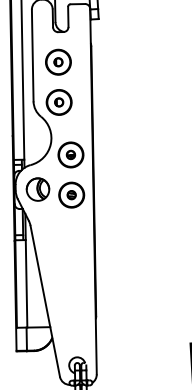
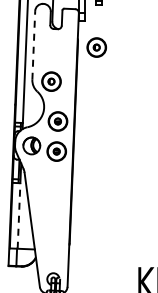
line: (32, 54) -> (33, 44), solid -> dashed
part: (58, 62) -> (96, 47), moved
line: (27, 283) -> (19, 215), solid -> dashed

